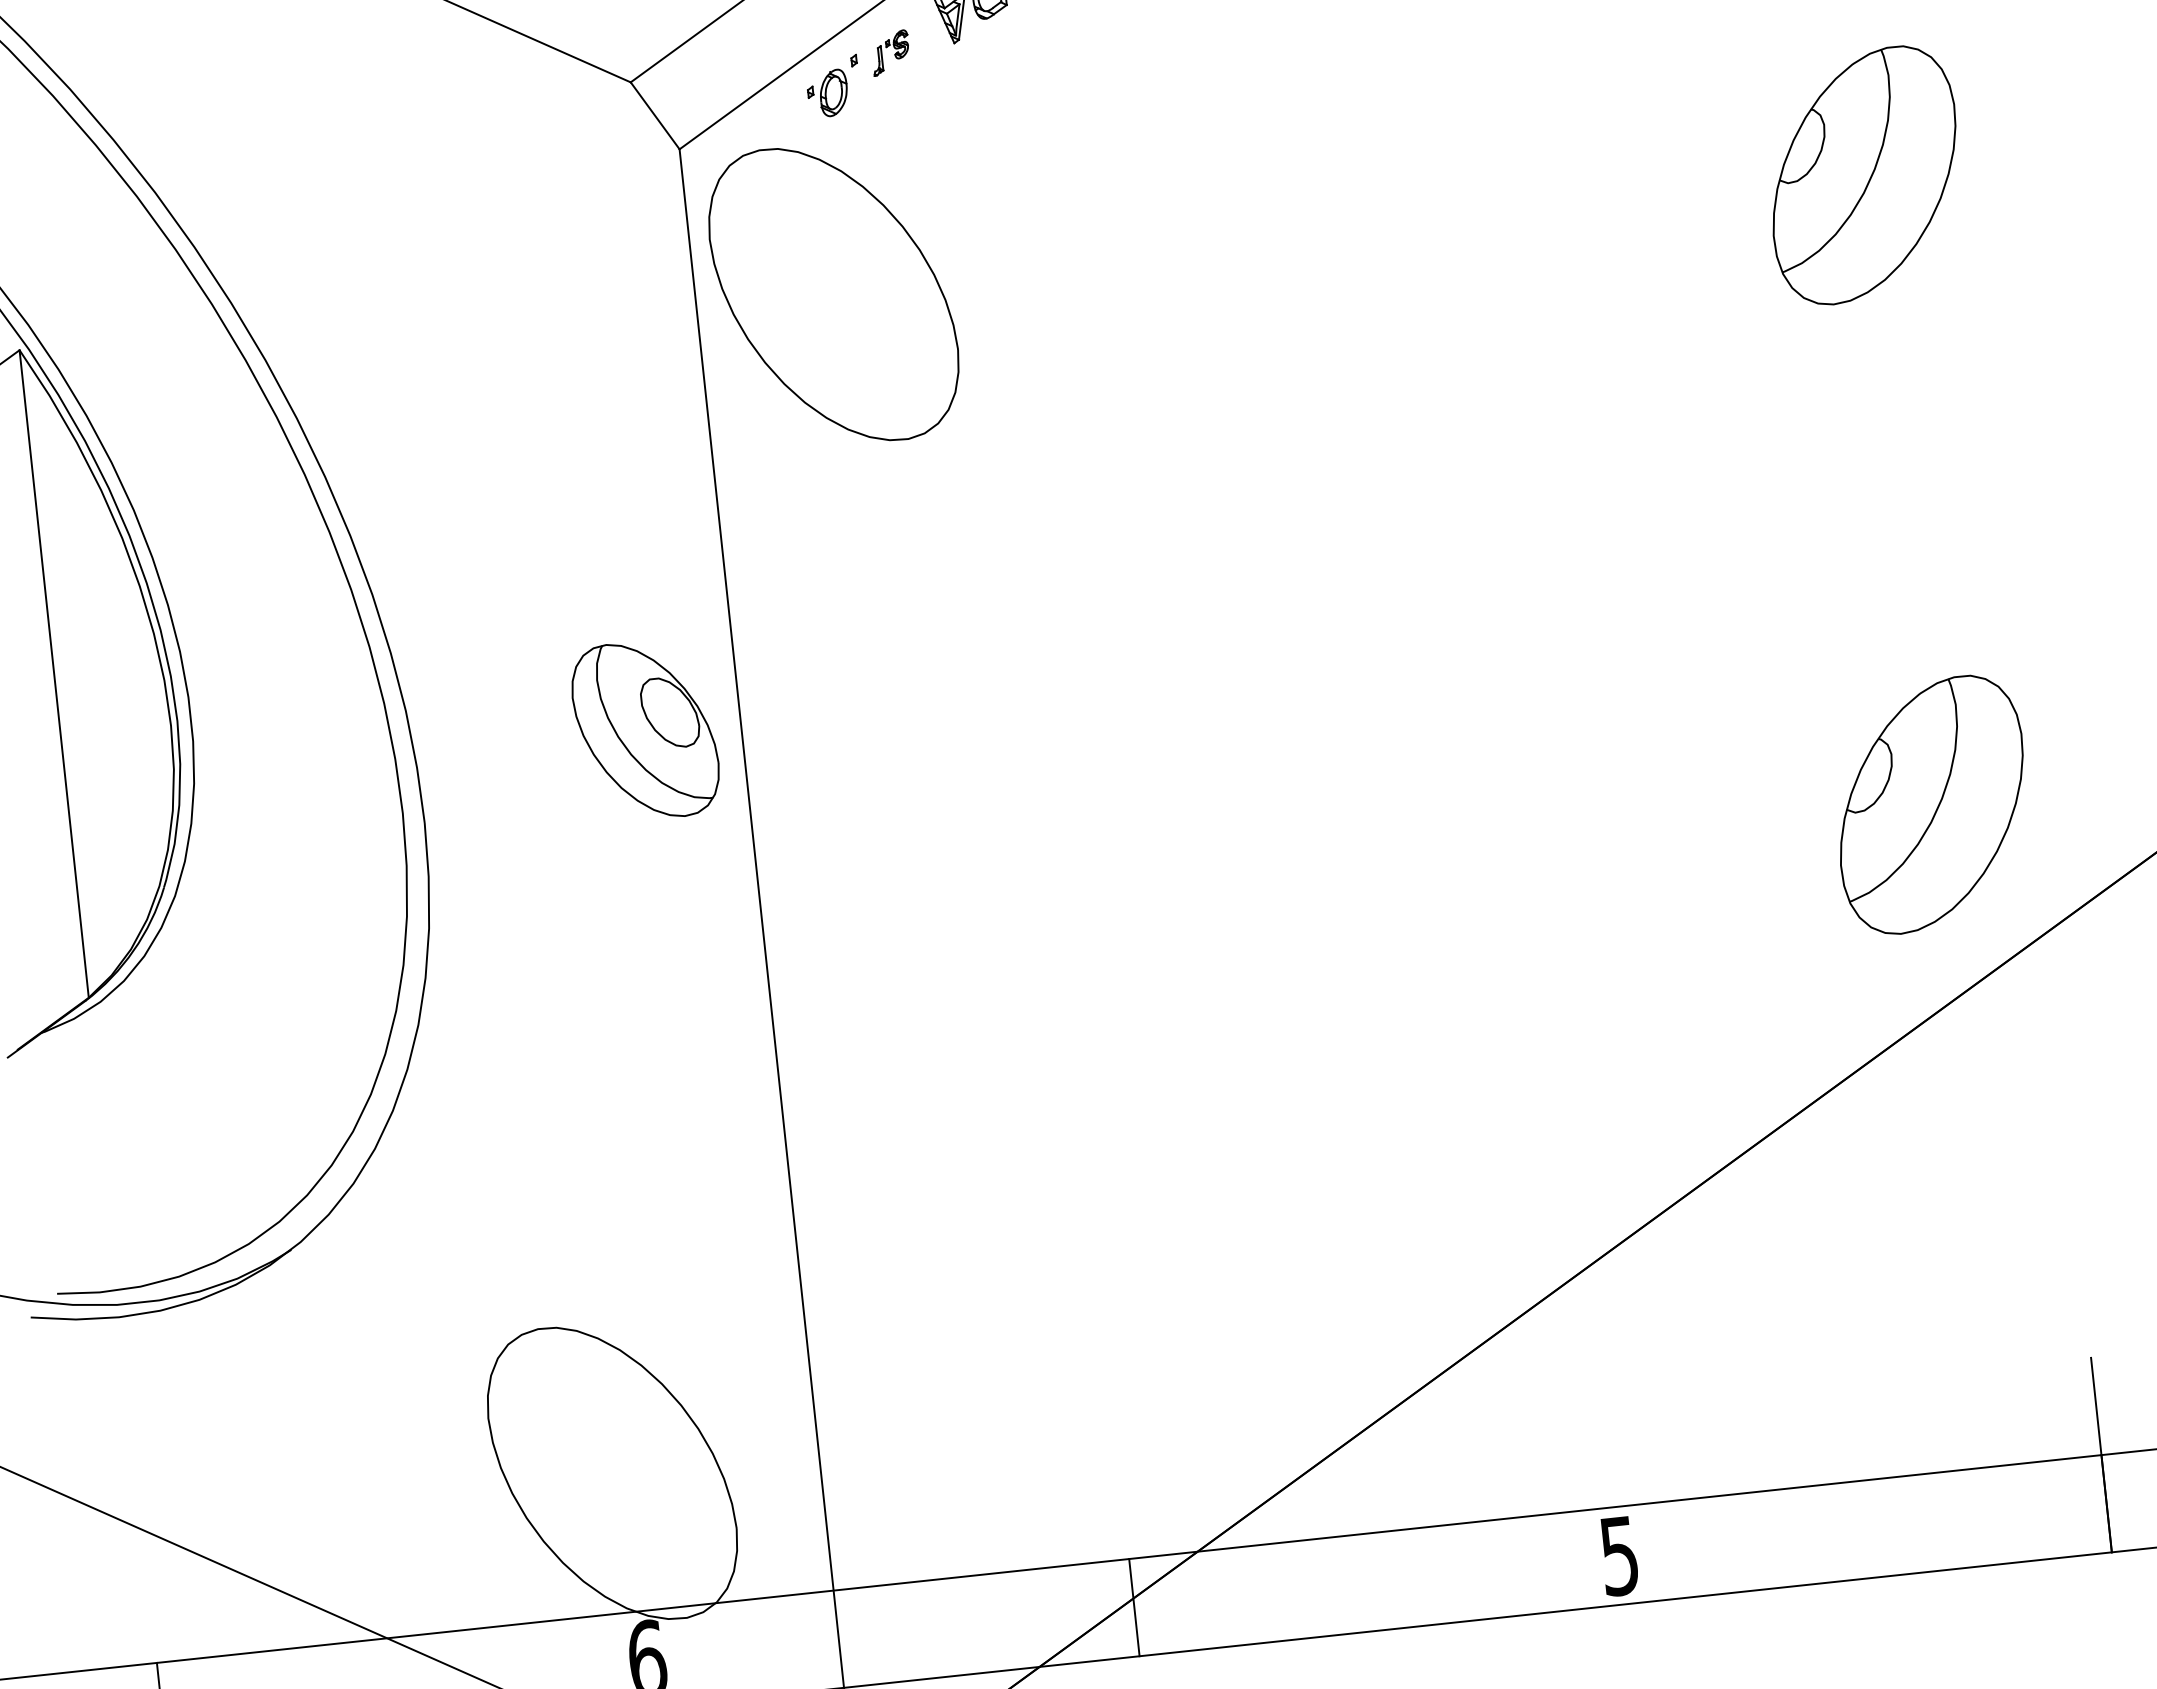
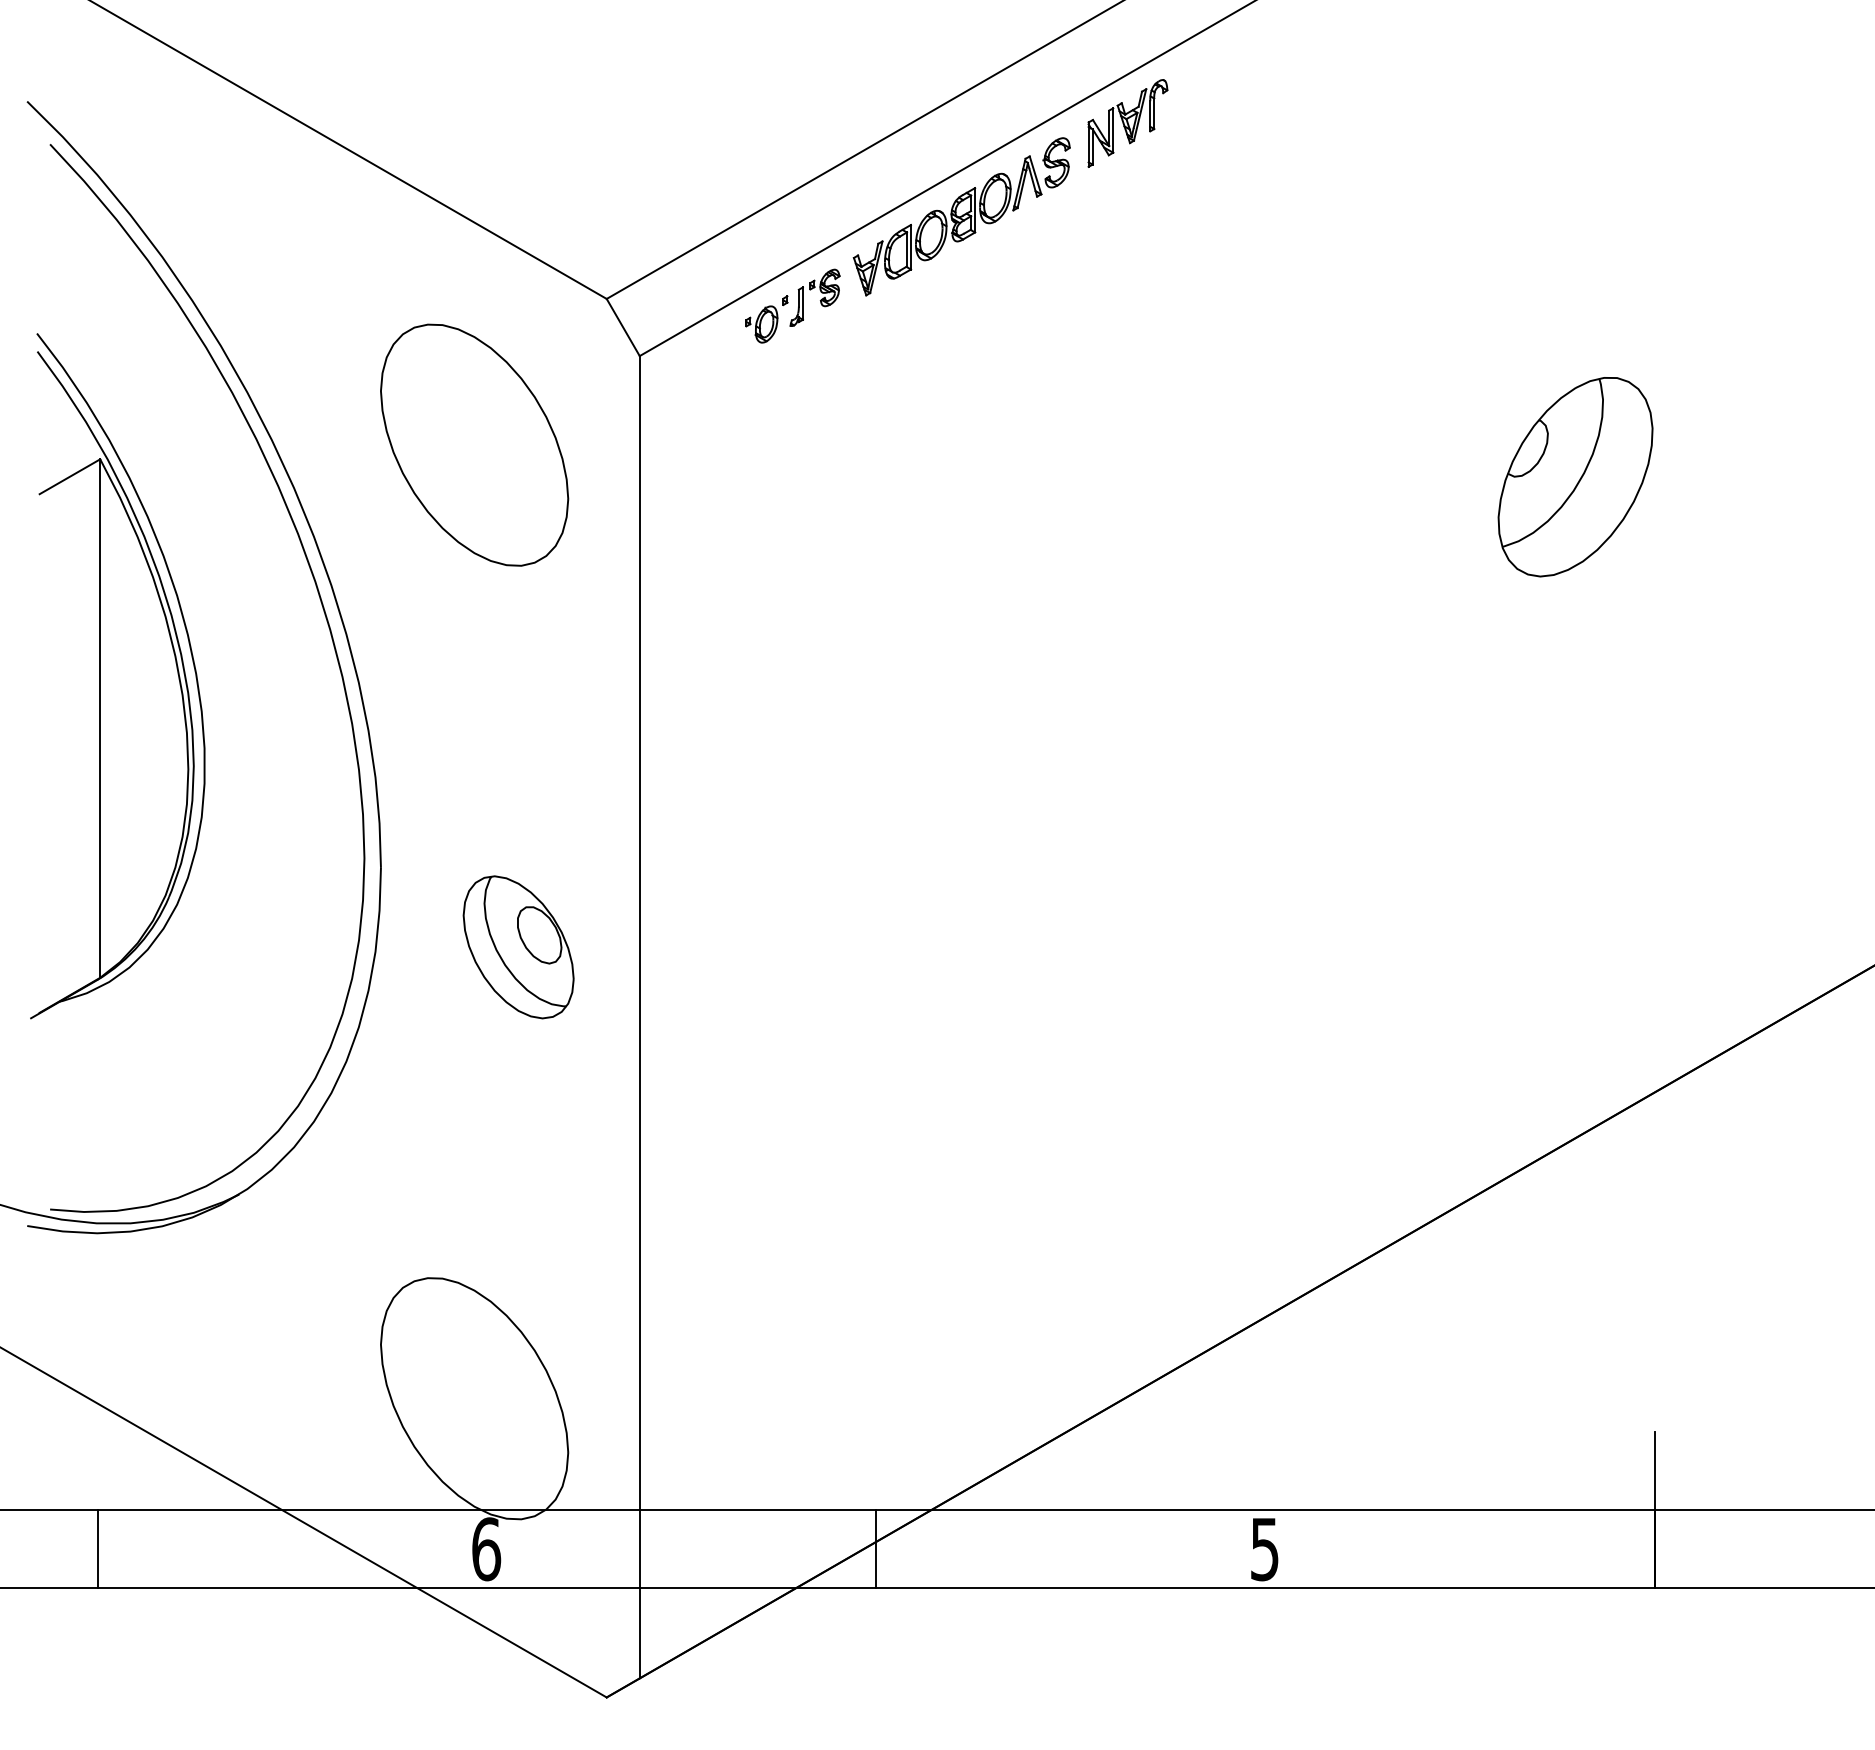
part: (890, 52) -> (814, 297), size x1.67
part: (833, 293) -> (474, 444), moved
part: (645, 730) -> (518, 947), moved
part: (1931, 805) -> (1575, 981), removed

